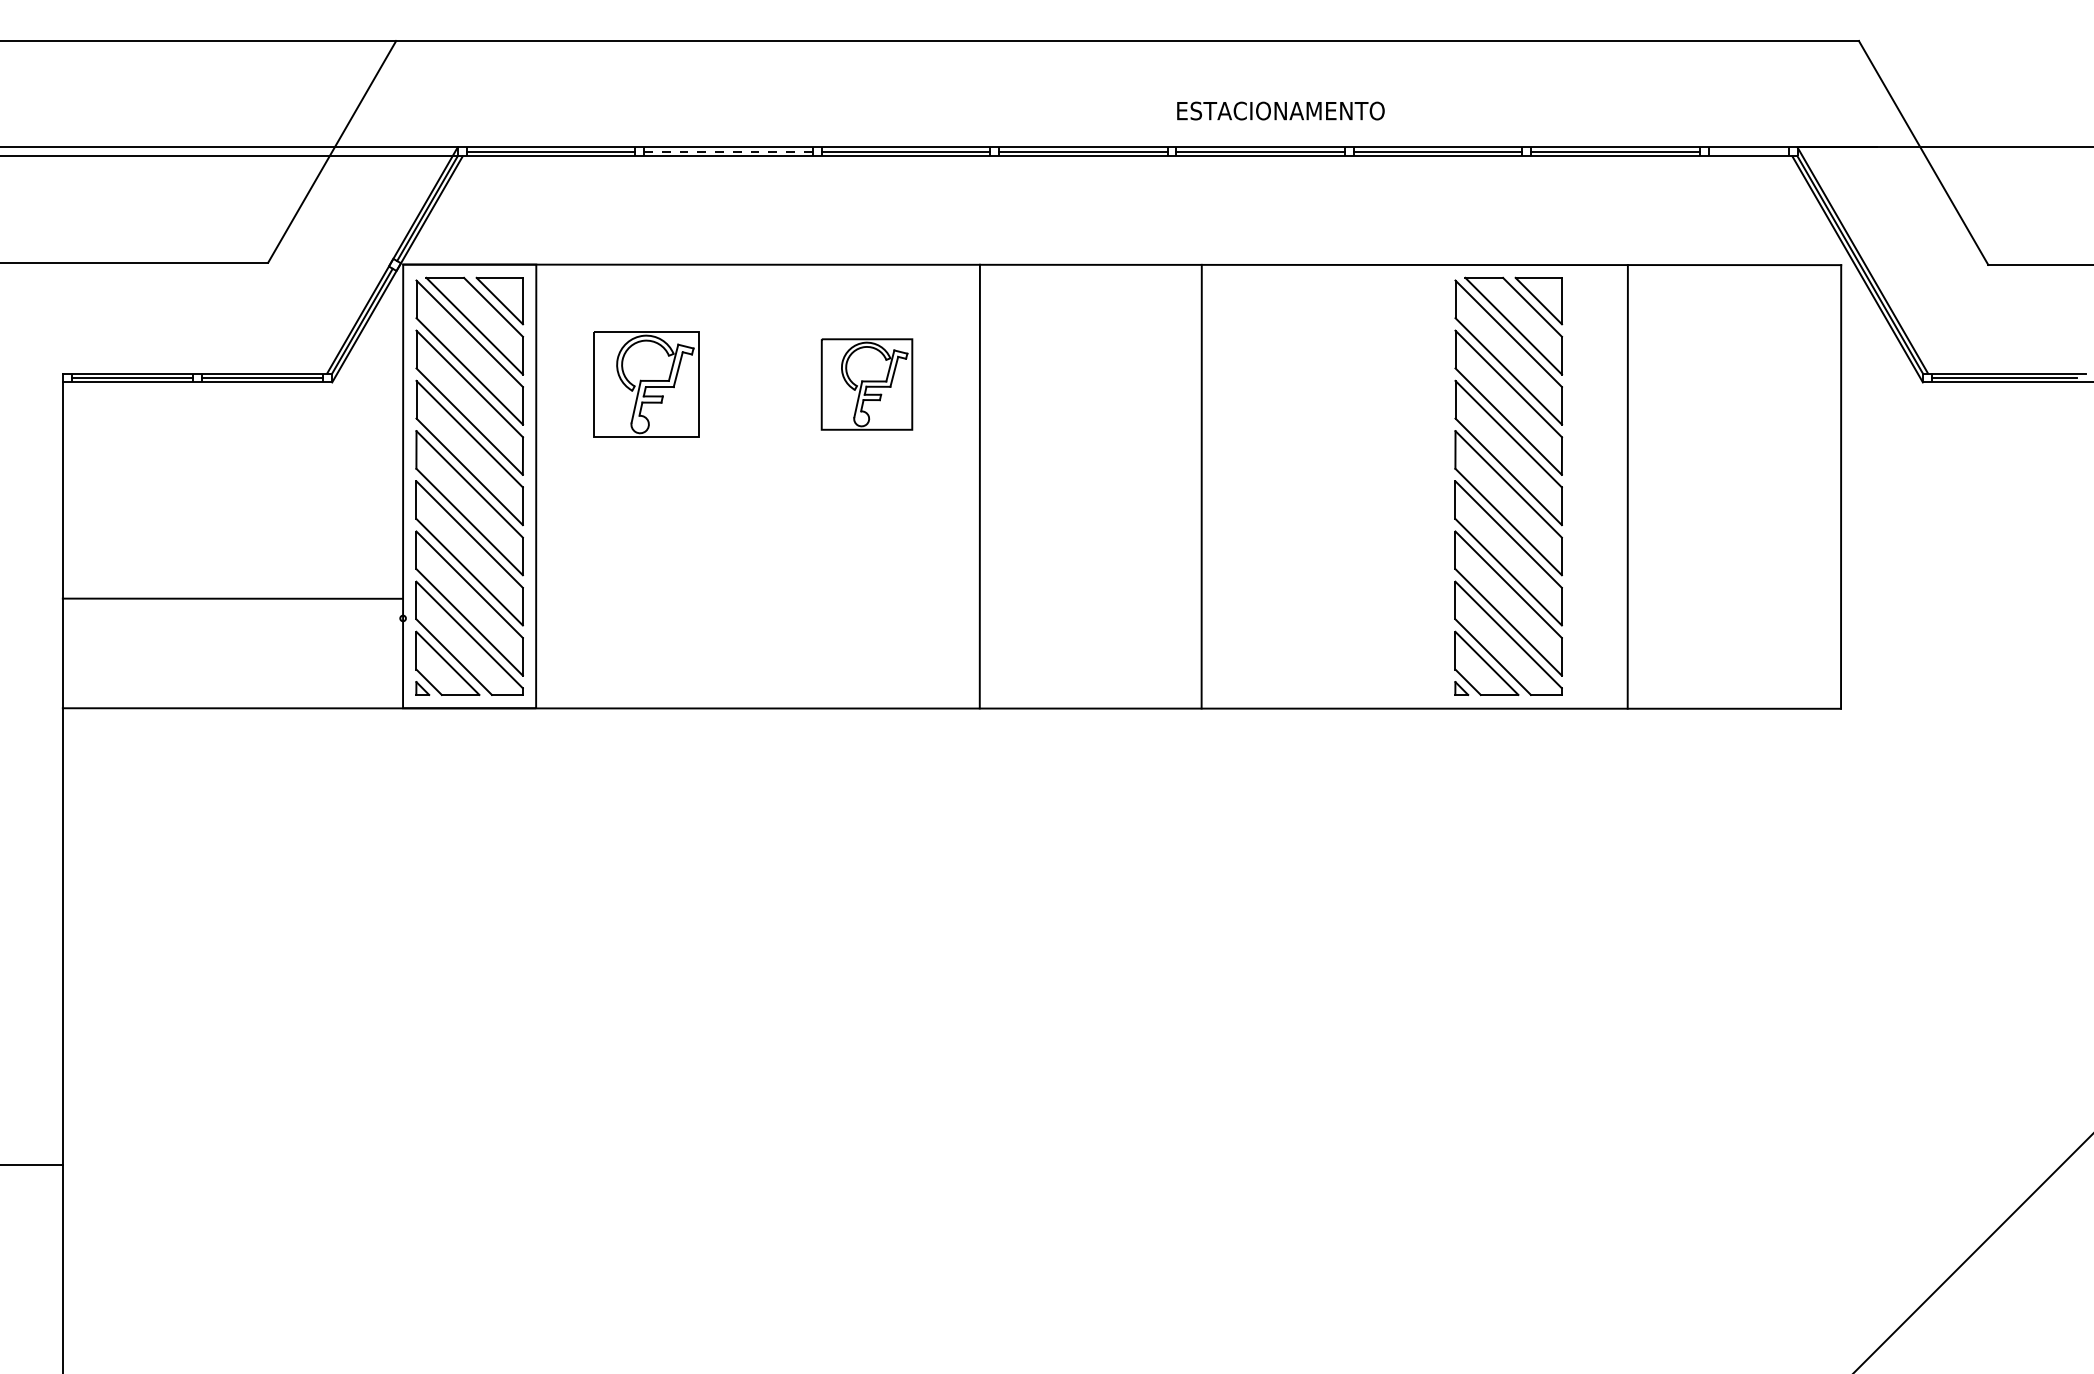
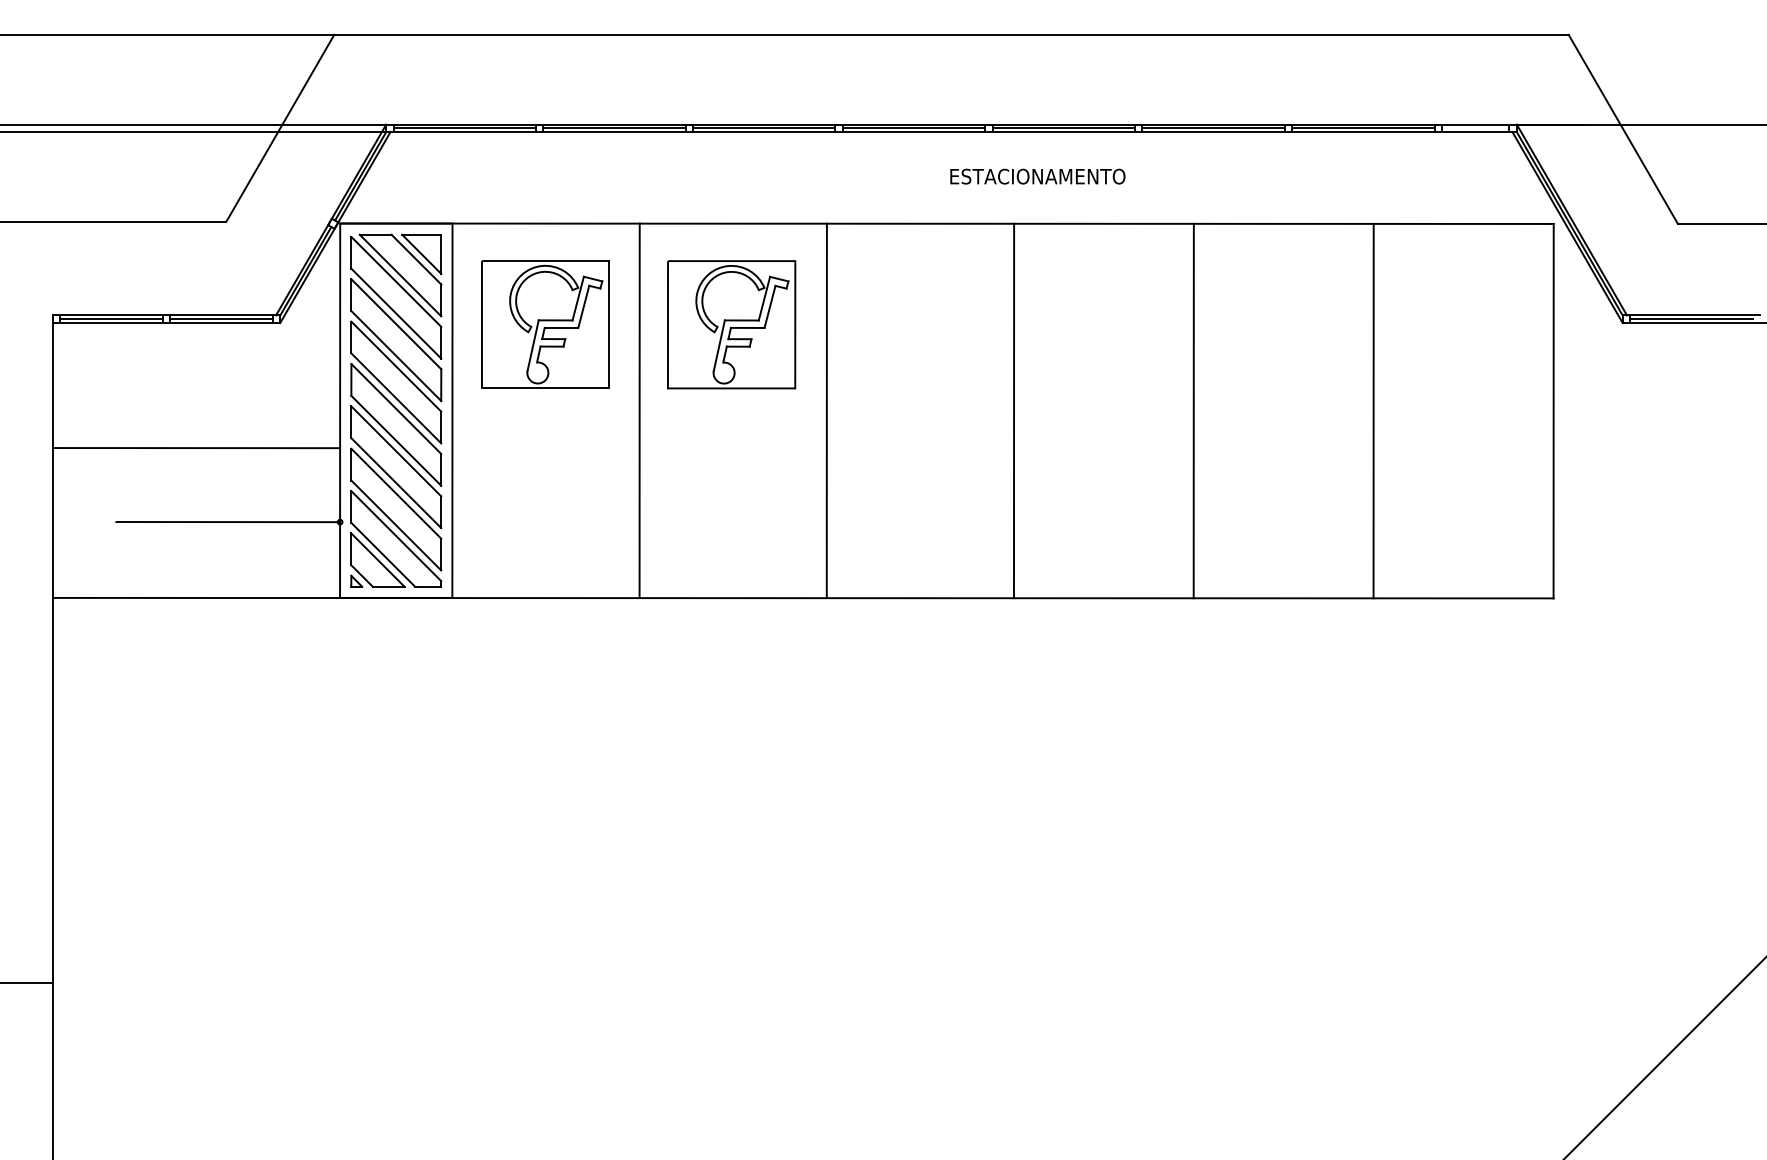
text: (1280, 110) -> (1037, 176), moved
line: (728, 151) -> (614, 128), dashed -> solid
part: (646, 384) -> (545, 324), size x1.43
part: (866, 384) -> (731, 324), size x1.67
part: (1508, 485) -> (1272, 409), removed
line: (757, 486) -> (639, 410), added
line: (1414, 486) -> (1193, 410), added
line: (232, 598) -> (196, 447), moved
line: (270, 618) -> (228, 522), added

